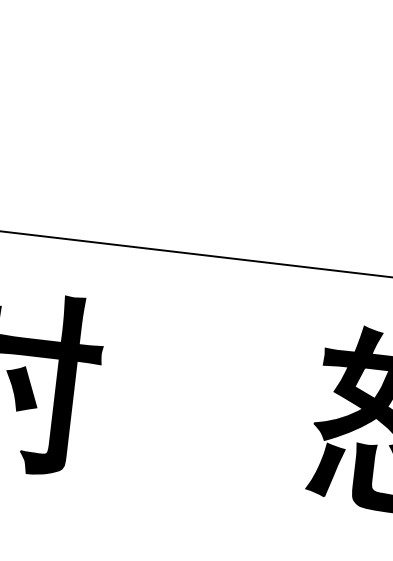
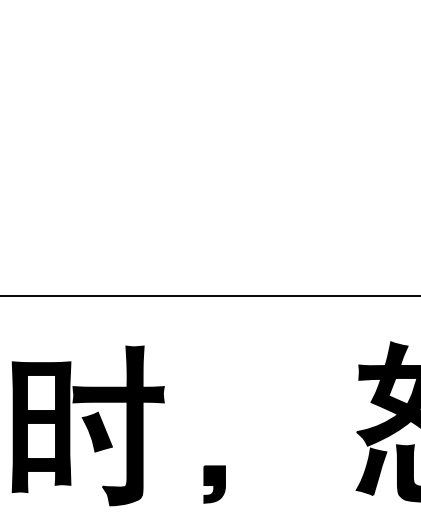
part: (146, 463) -> (214, 484), added

